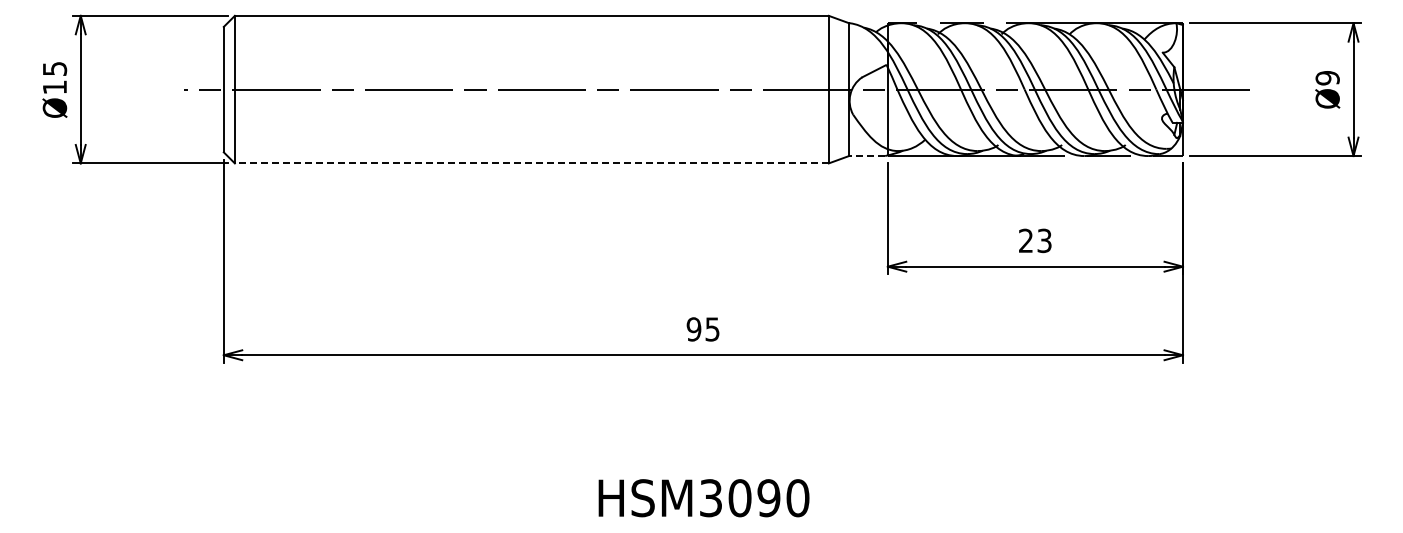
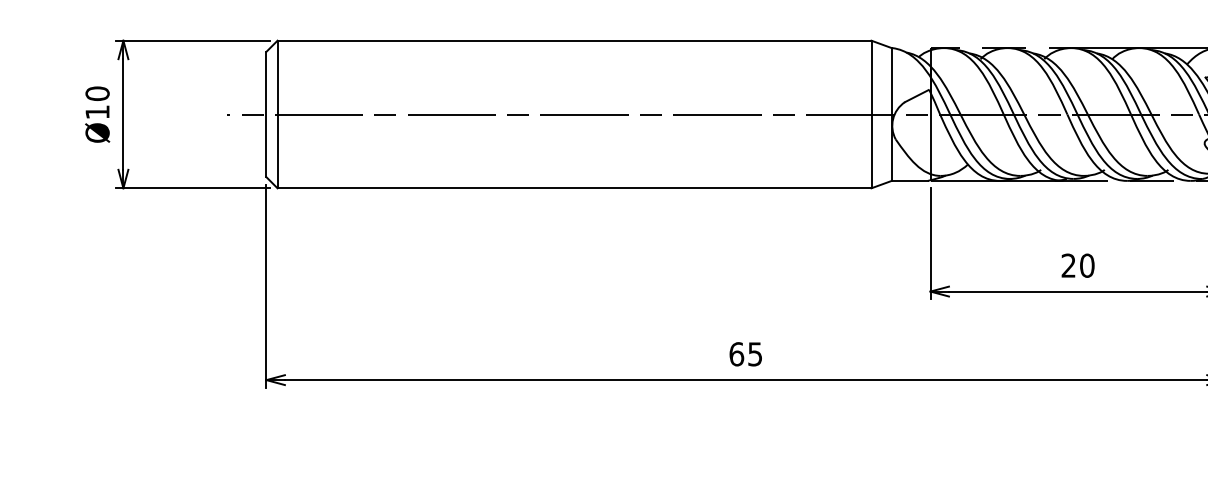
text: (54, 68) -> (97, 93), Ø15 -> Ø10
line: (866, 156) -> (909, 181), dashed -> solid
line: (531, 163) -> (574, 188), dashed -> solid
text: (1044, 240) -> (1087, 265), 23 -> 20
text: (693, 329) -> (736, 354), 95 -> 65

